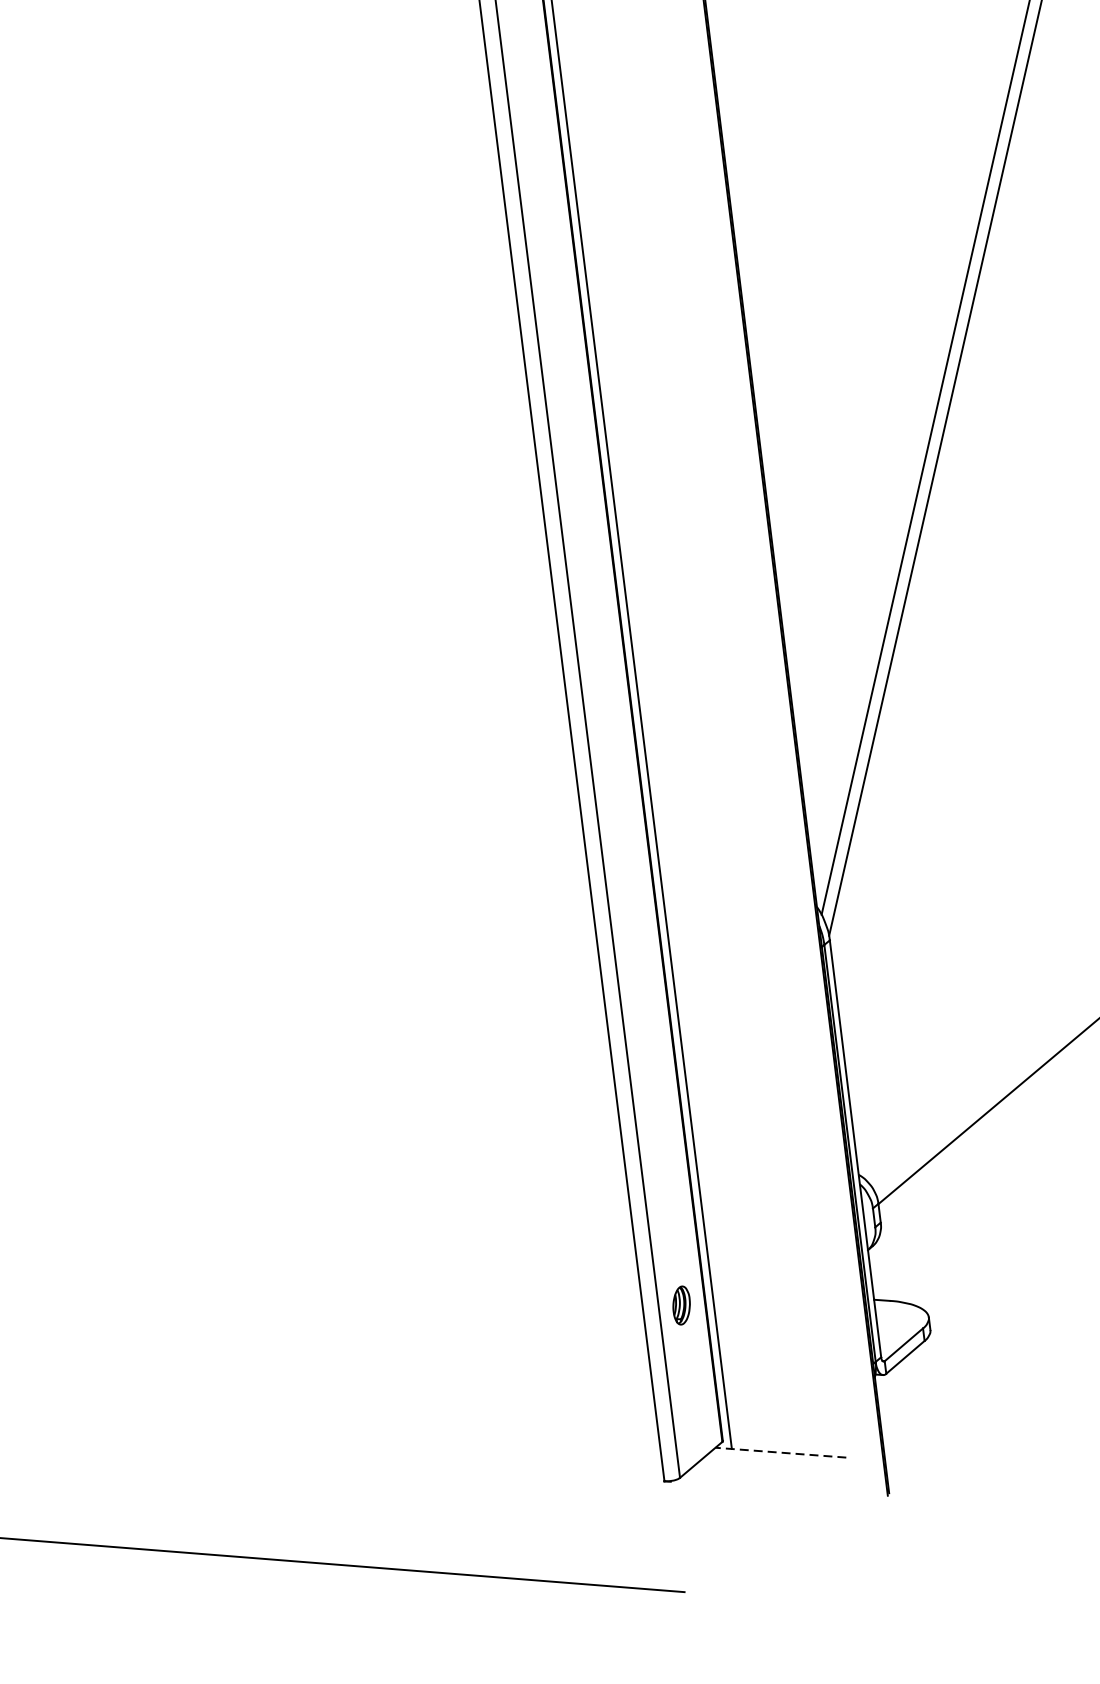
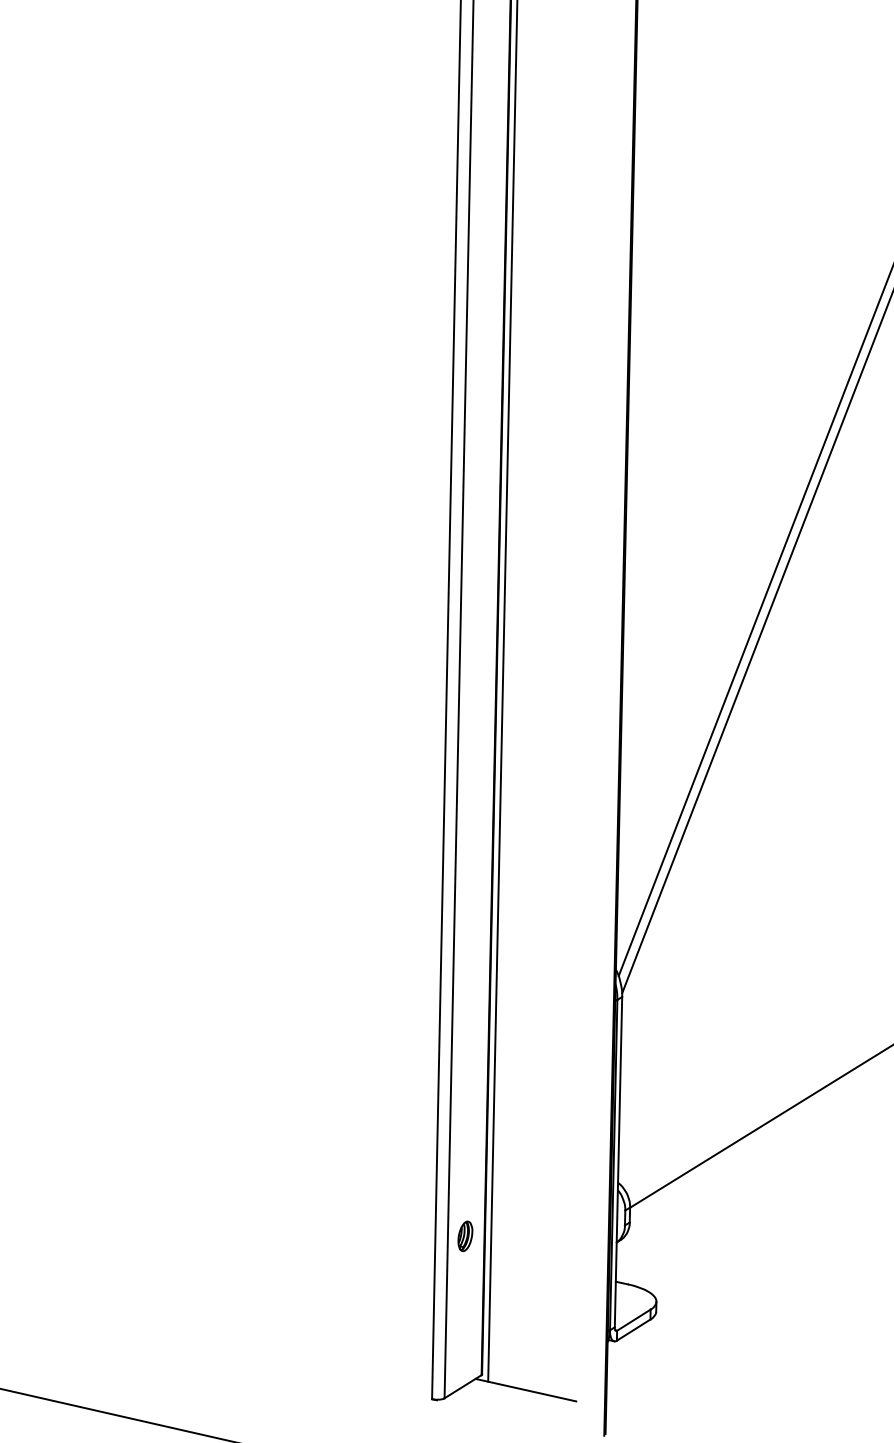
part: (681, 1304) -> (465, 1235), moved
line: (780, 1453) -> (525, 1390), dashed -> solid

